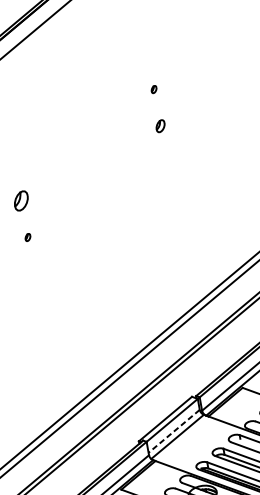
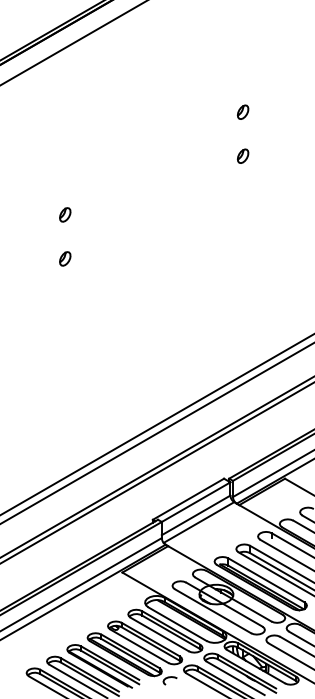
part: (153, 89) -> (242, 111), size x1.67
part: (21, 200) -> (65, 214), size x0.62
part: (28, 237) -> (65, 258), size x1.67
line: (174, 431) -> (196, 515), dashed -> solid

